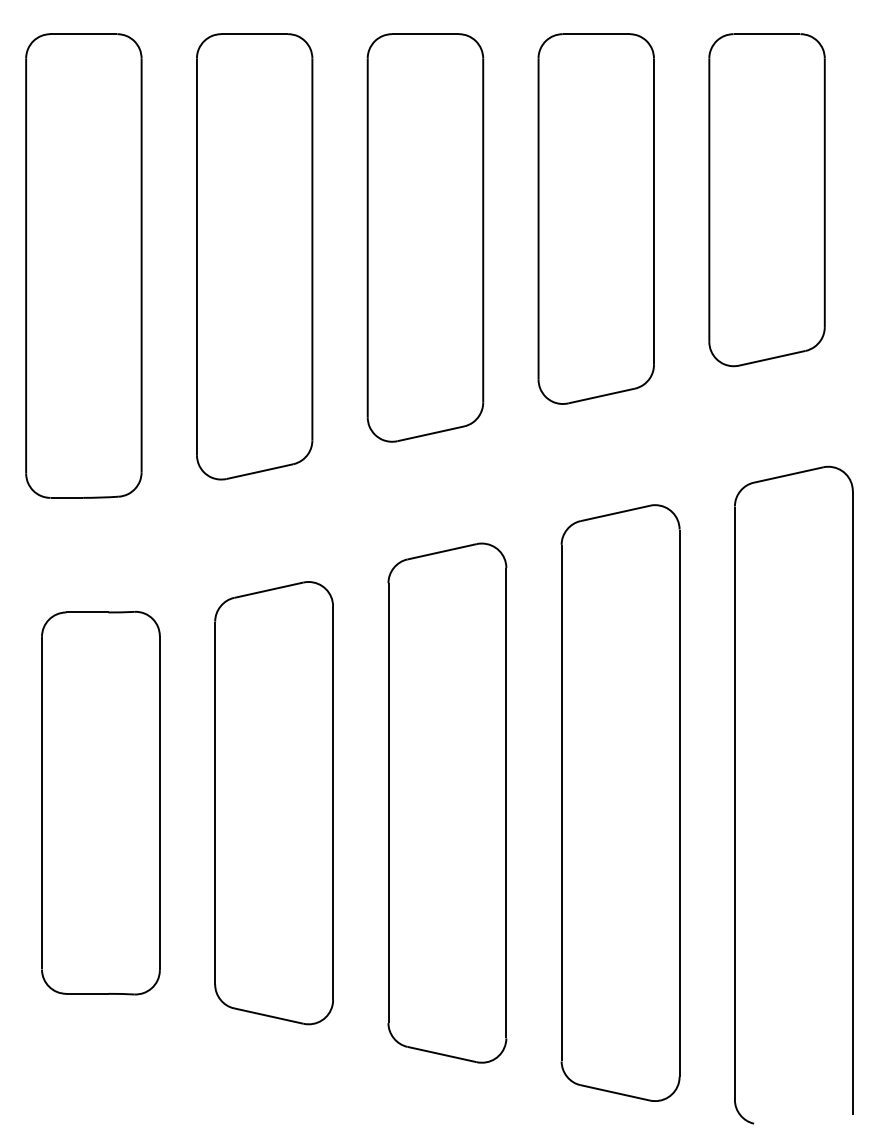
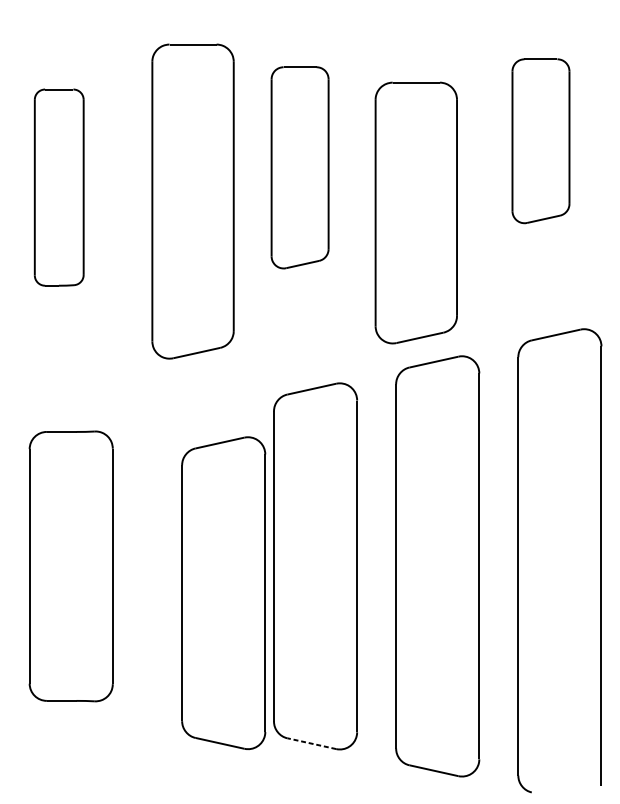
part: (766, 200) -> (540, 141), size x0.7
part: (595, 218) -> (415, 212), moved
part: (425, 237) -> (300, 167), size x0.7
part: (254, 256) -> (192, 201), moved
part: (83, 265) -> (58, 187), size x0.6
part: (273, 803) -> (223, 593), moved
line: (441, 1054) -> (311, 743), solid -> dashed

